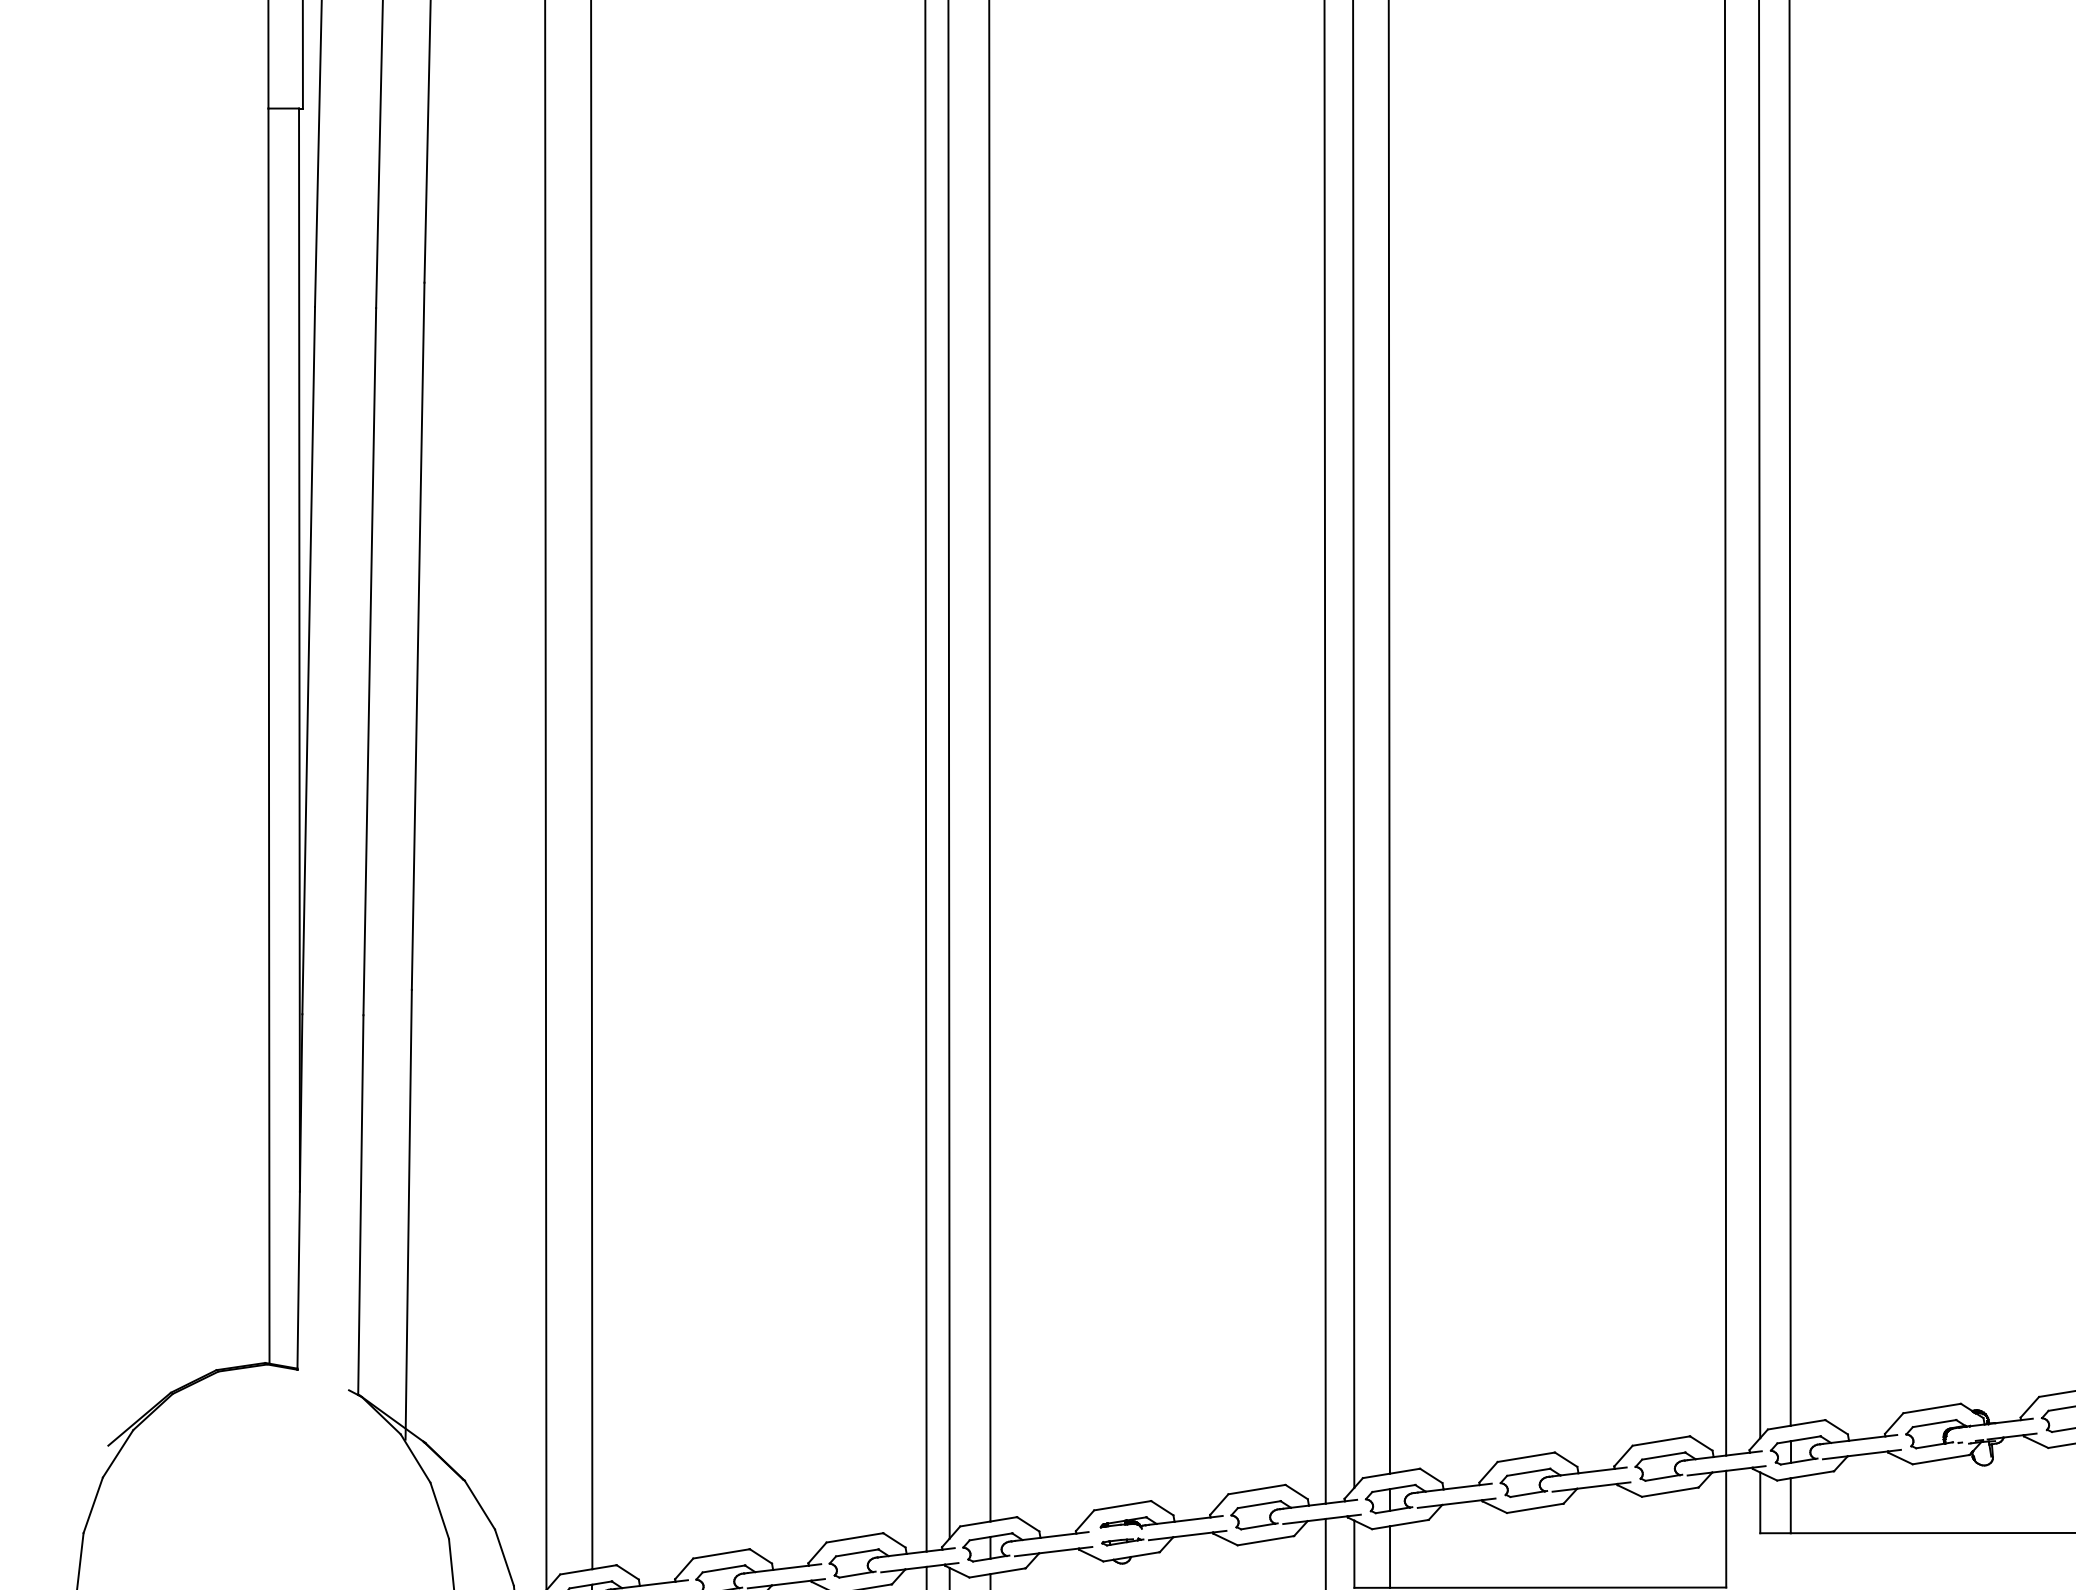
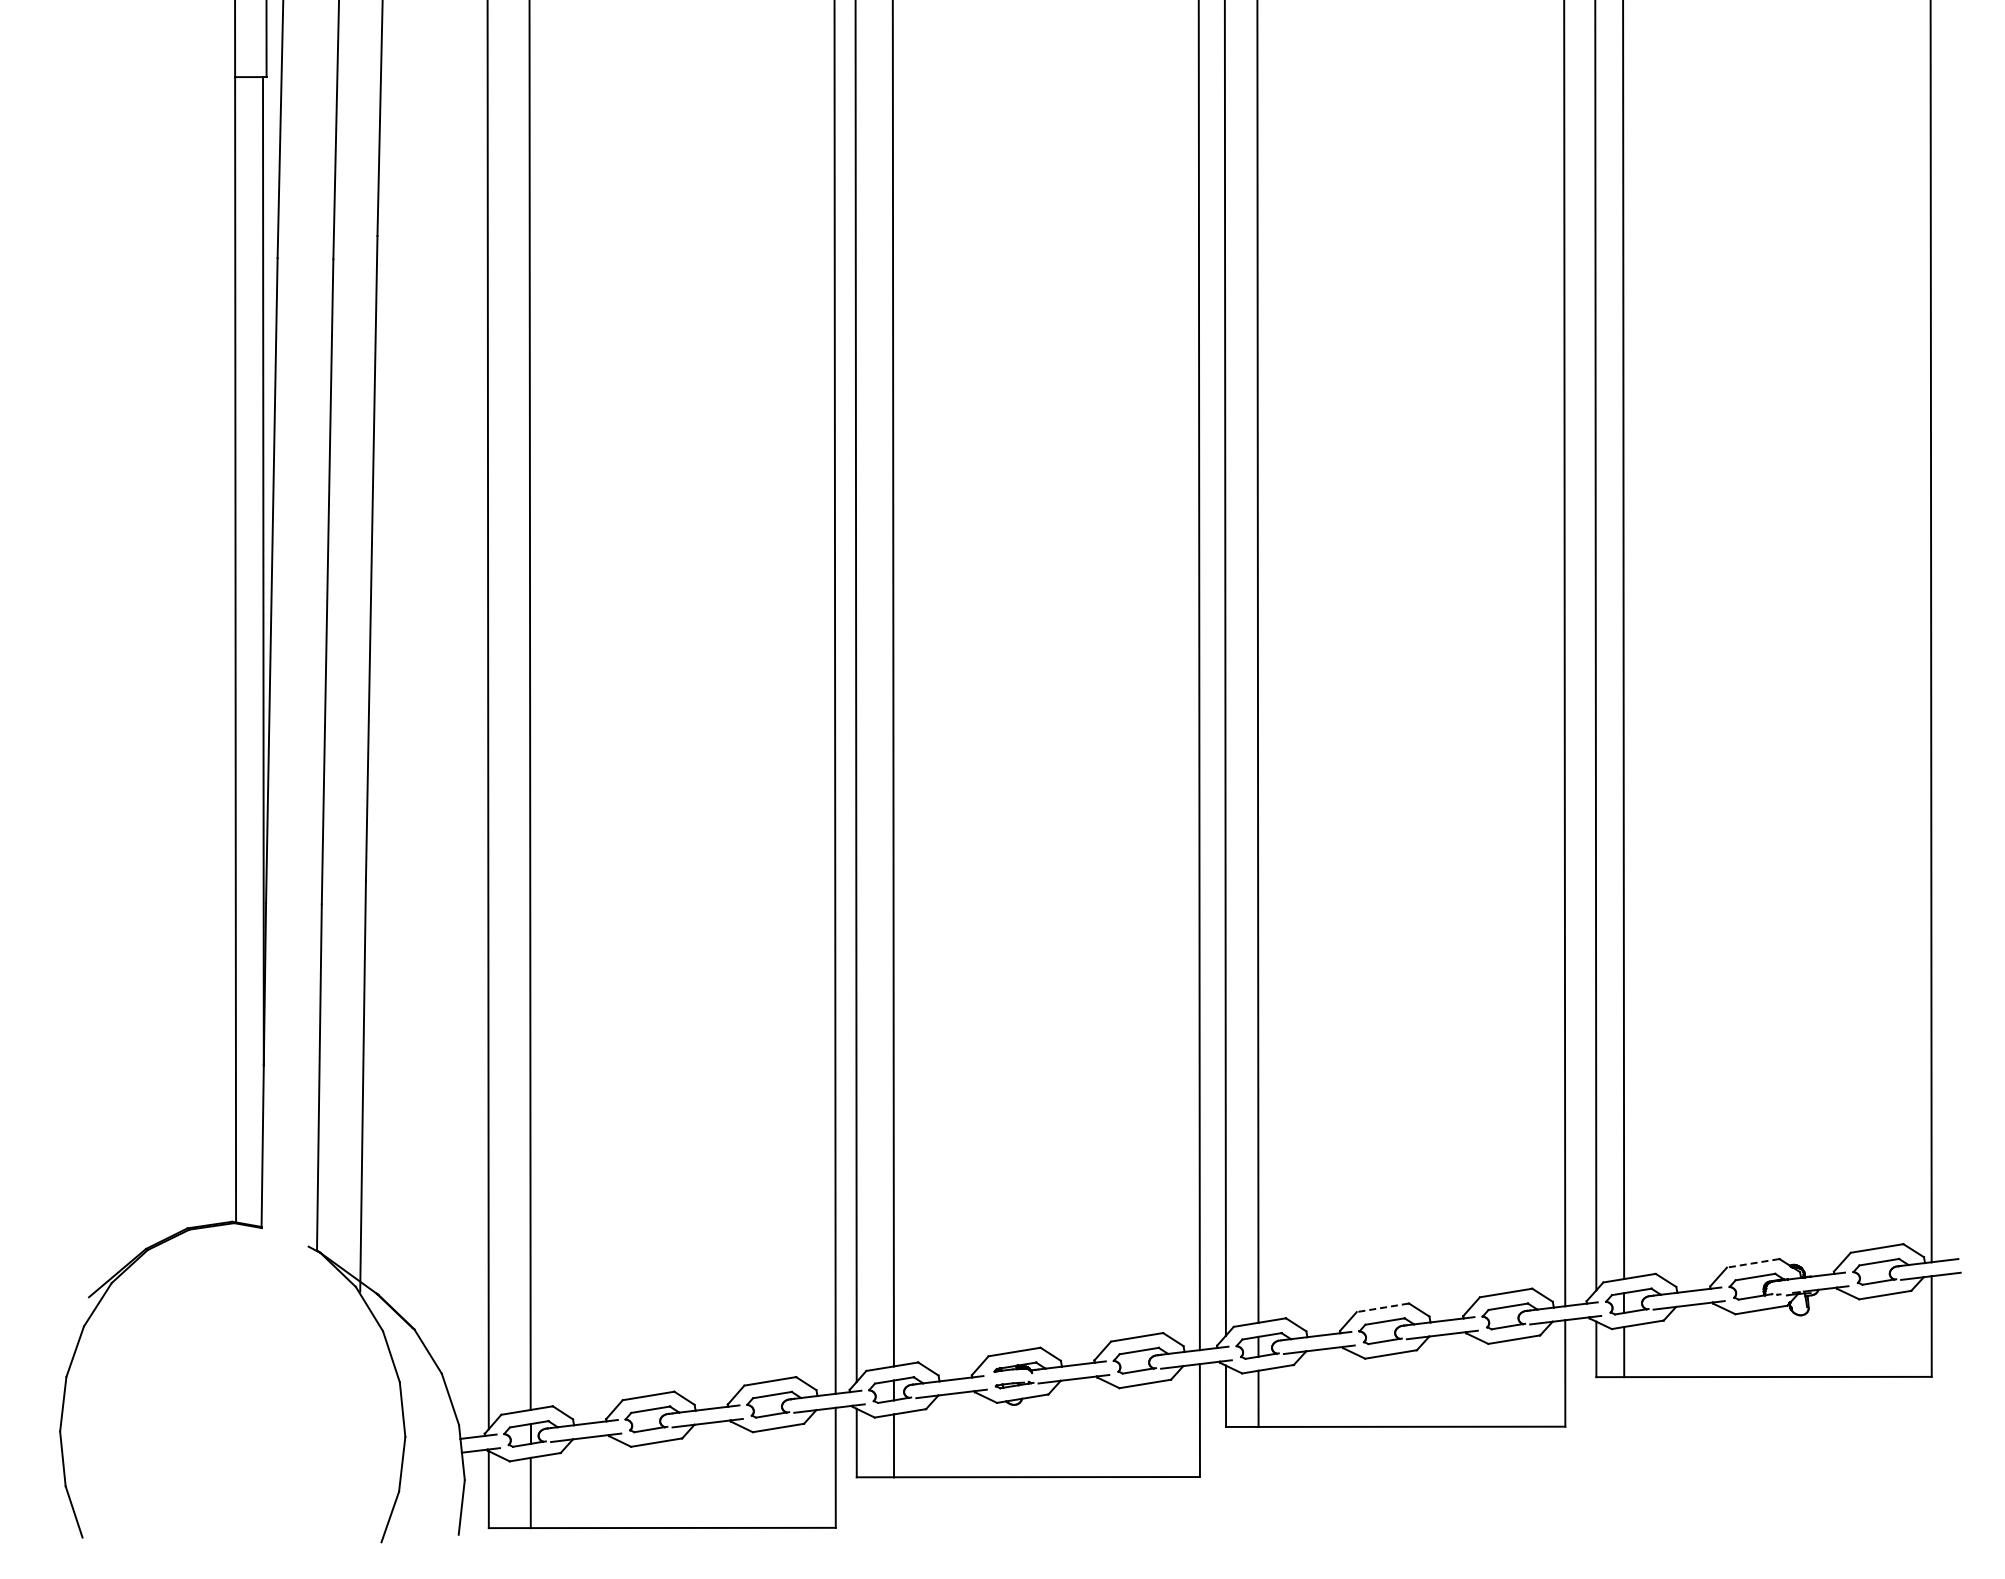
line: (1931, 1408) -> (1752, 1263), solid -> dashed
line: (1525, 1456) -> (1382, 1307), solid -> dashed

